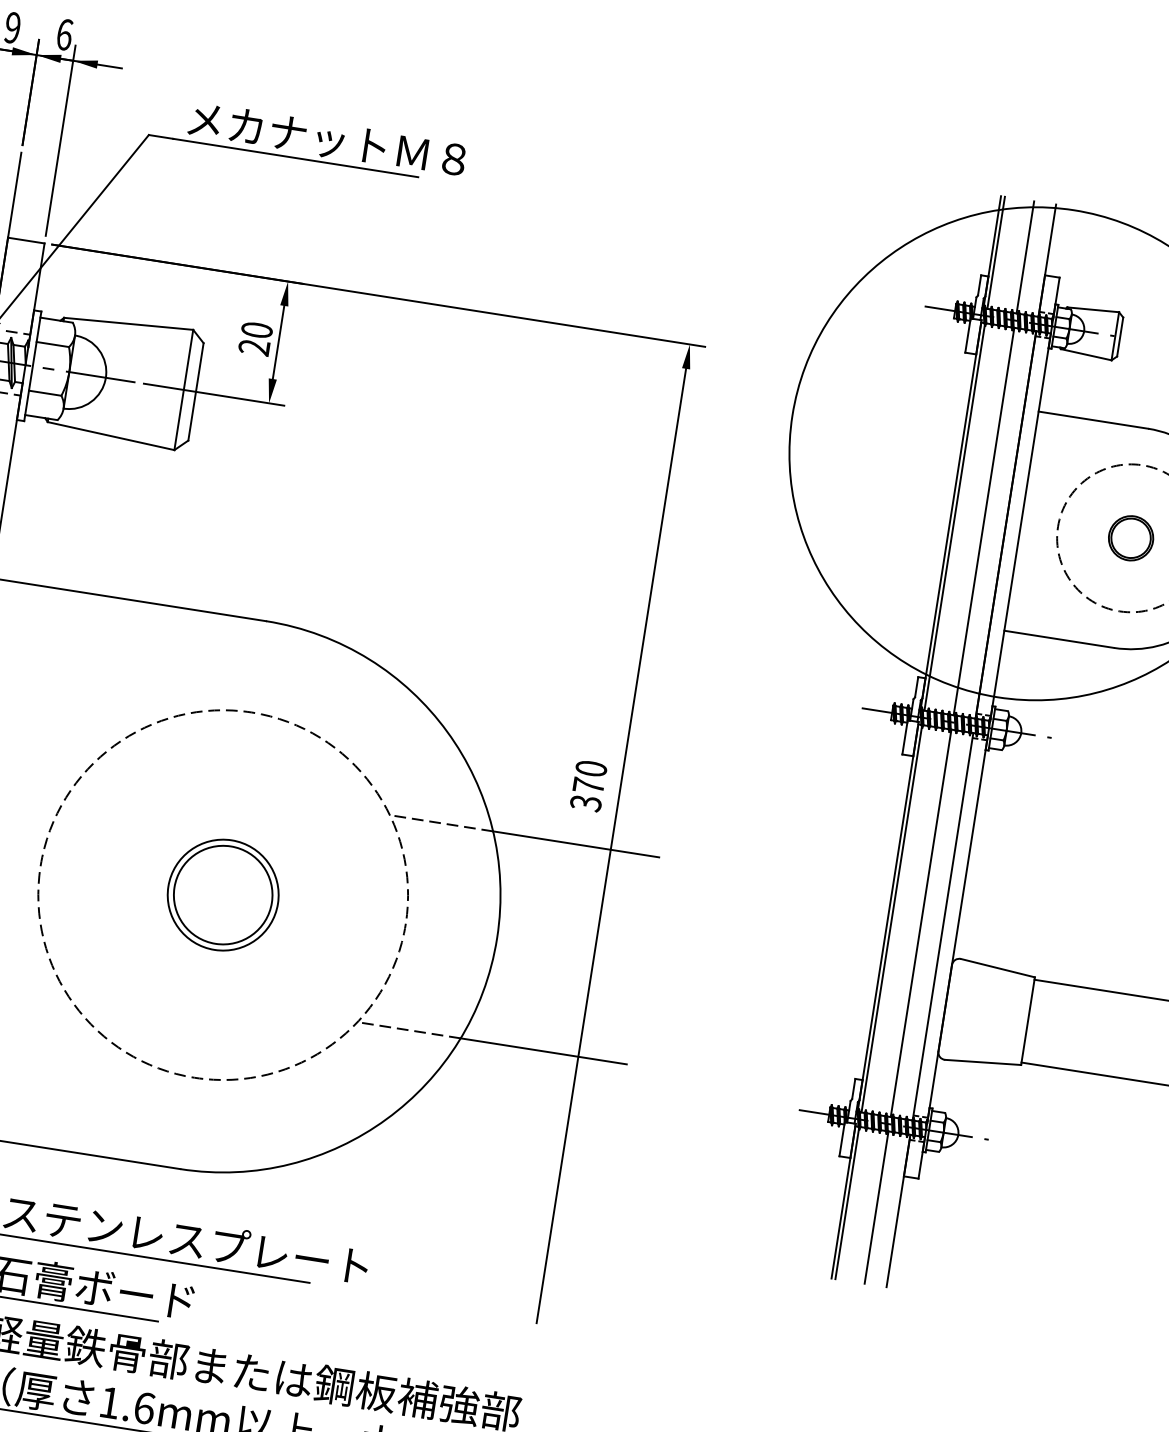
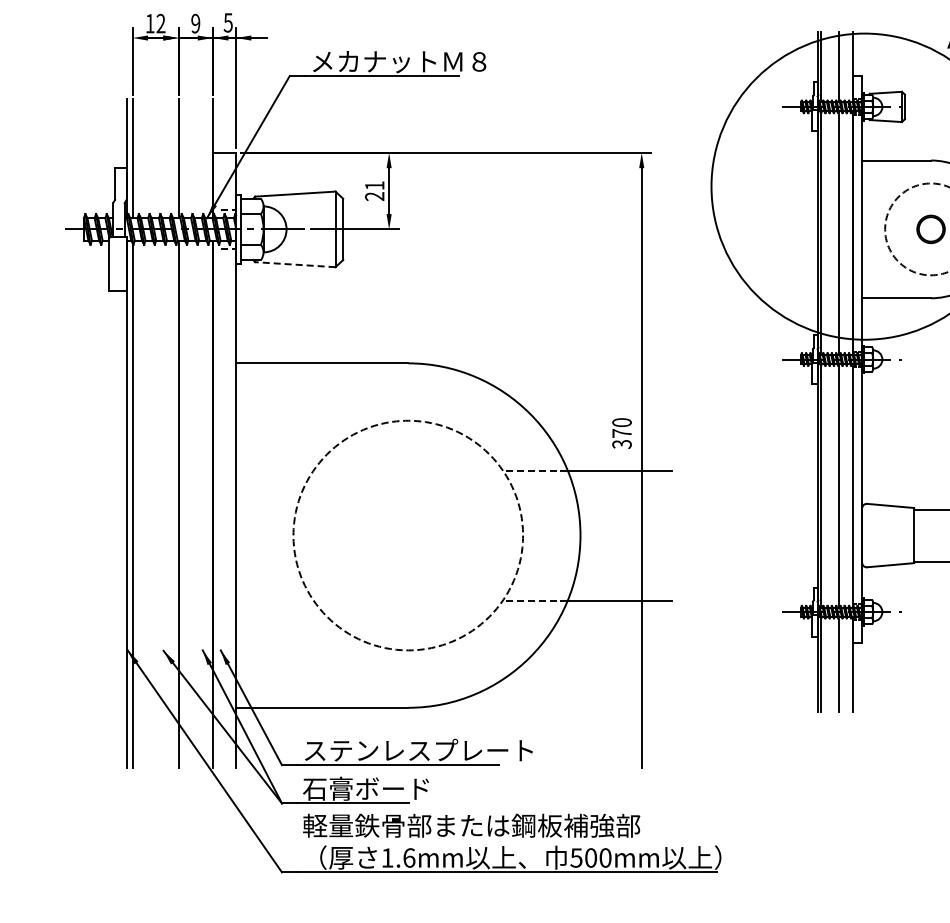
text: (63, 33) -> (227, 22), 6 -> 5
text: (256, 329) -> (374, 185), 20 -> 21
line: (109, 435) -> (294, 264), solid -> dashed
part: (223, 895) -> (408, 535), removed

